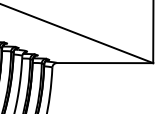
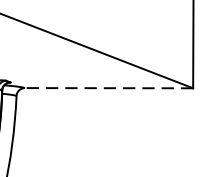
line: (105, 63) -> (109, 88), solid -> dashed

